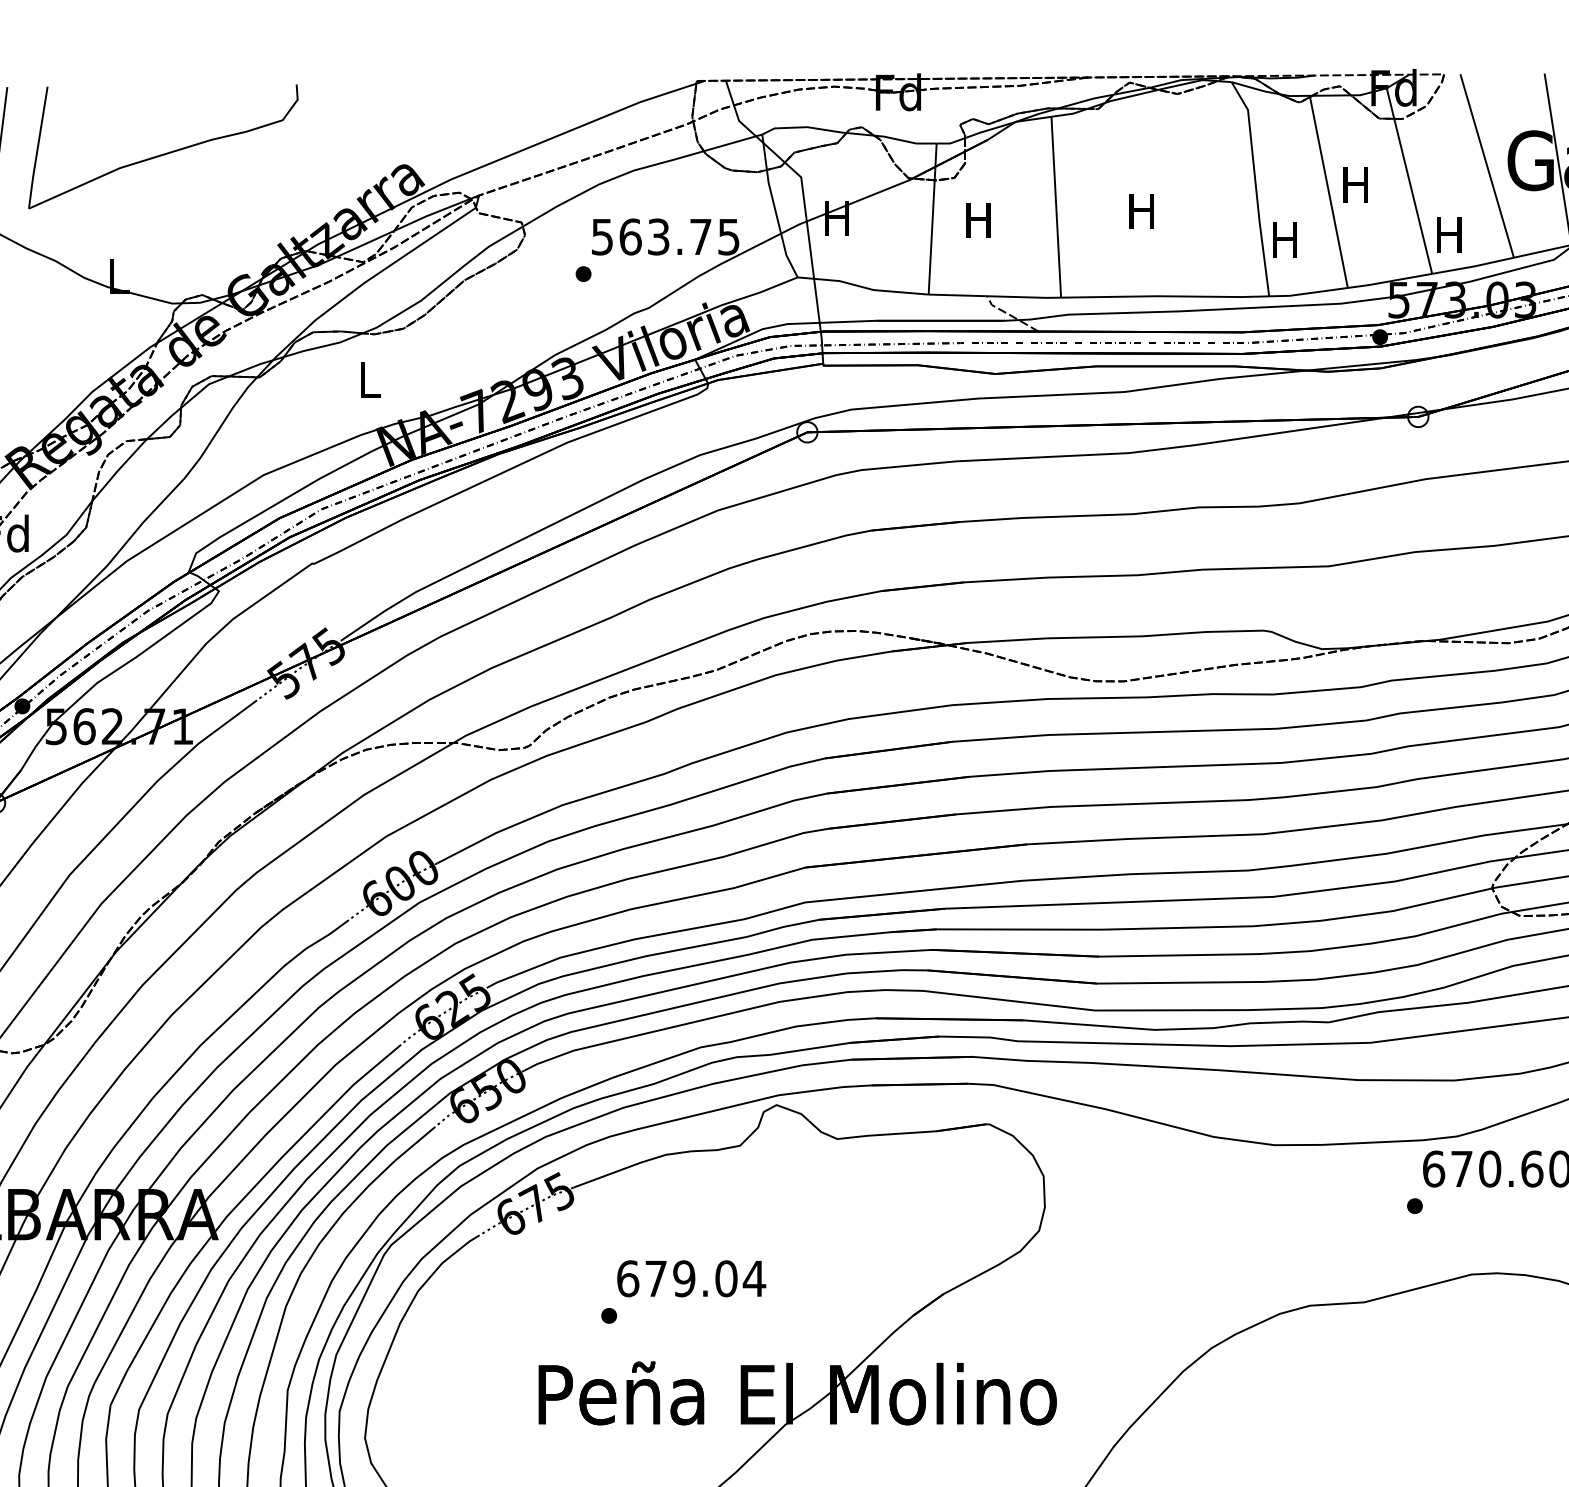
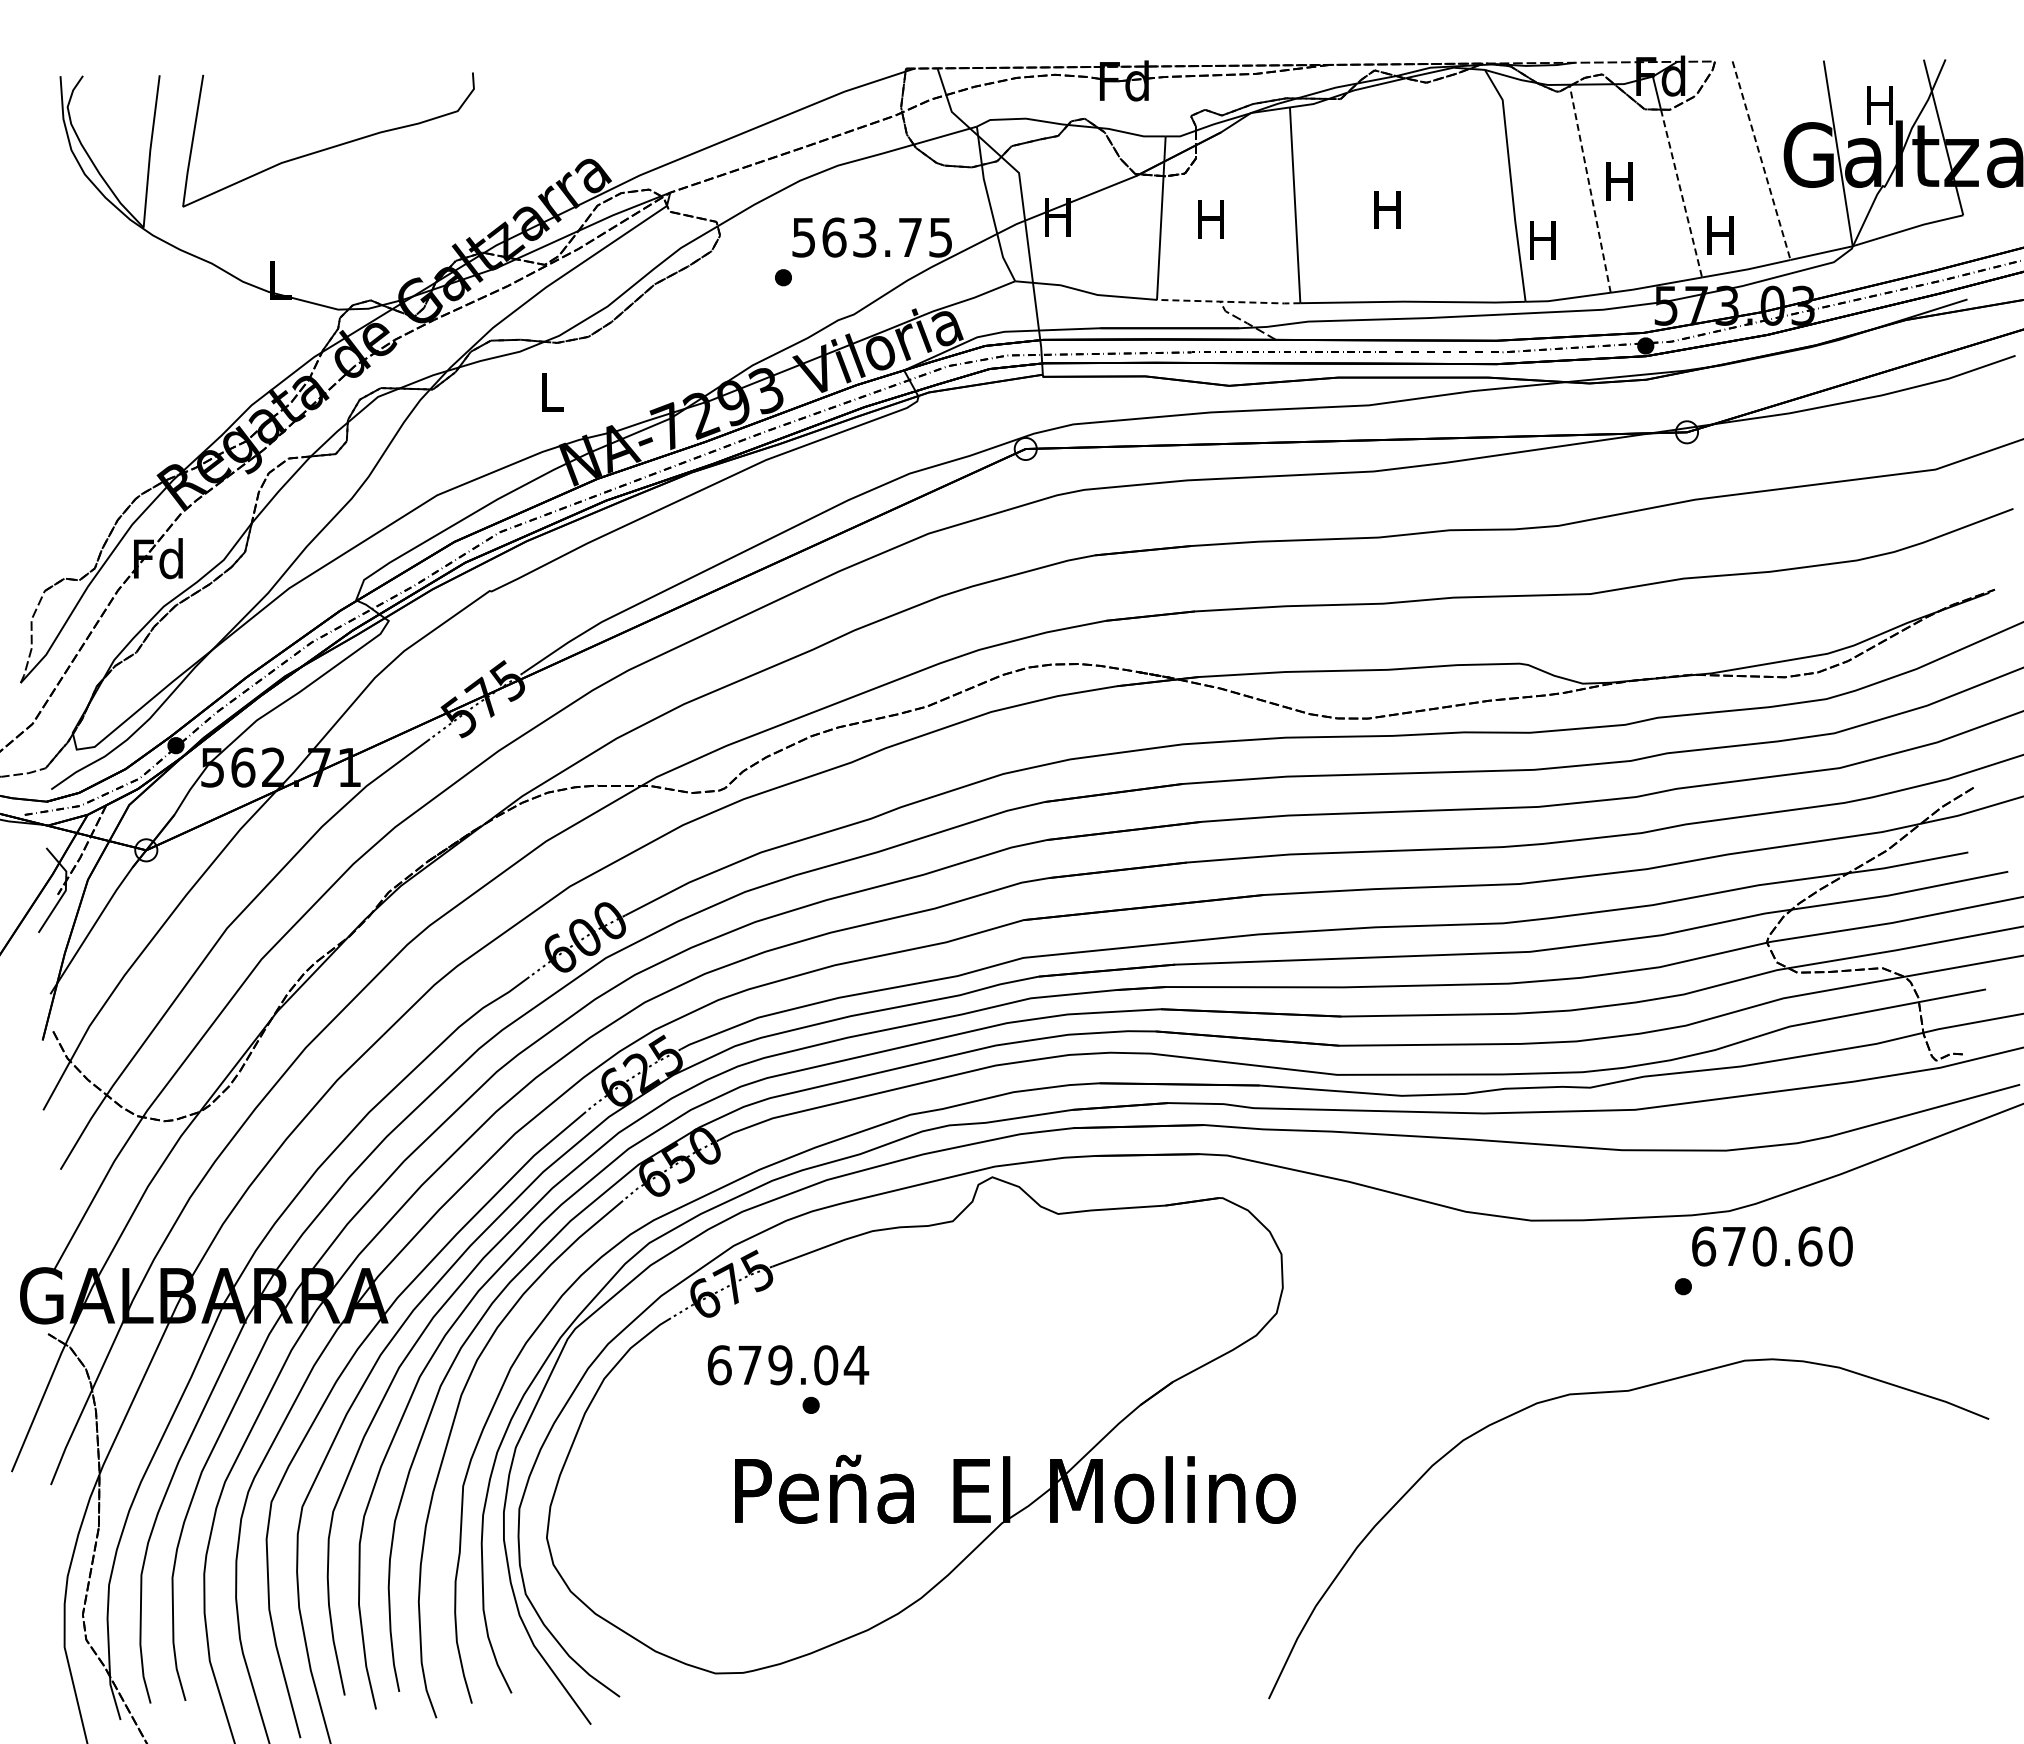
line: (1487, 166) -> (1761, 161), solid -> dashed
line: (1329, 191) -> (1590, 188), solid -> dashed
line: (1413, 197) -> (1681, 194), solid -> dashed
line: (994, 296) -> (1228, 301), solid -> dashed
text: (691, 1278) -> (788, 1365), moved

